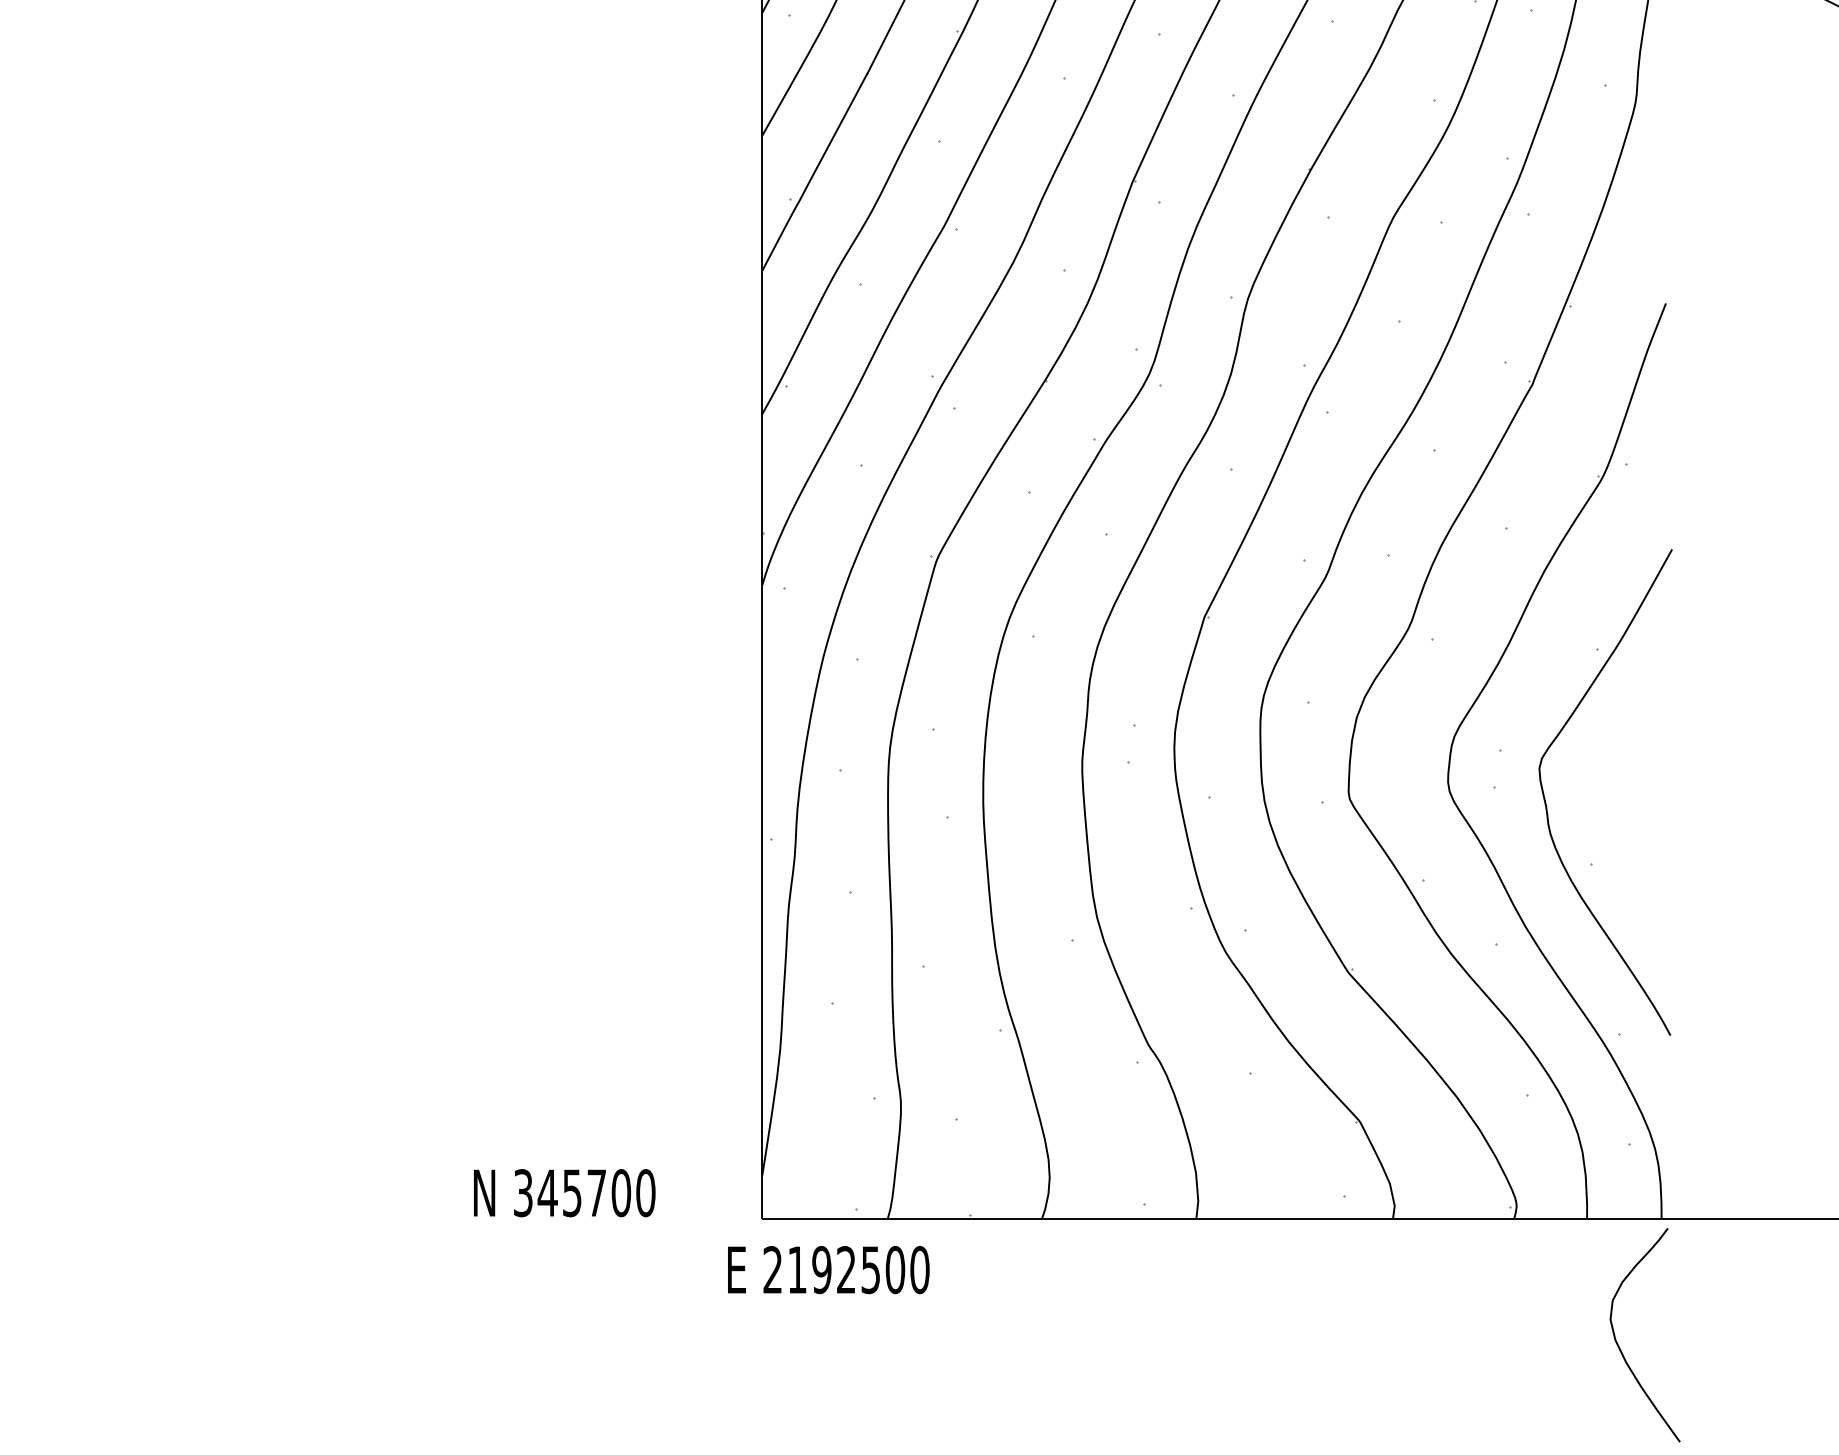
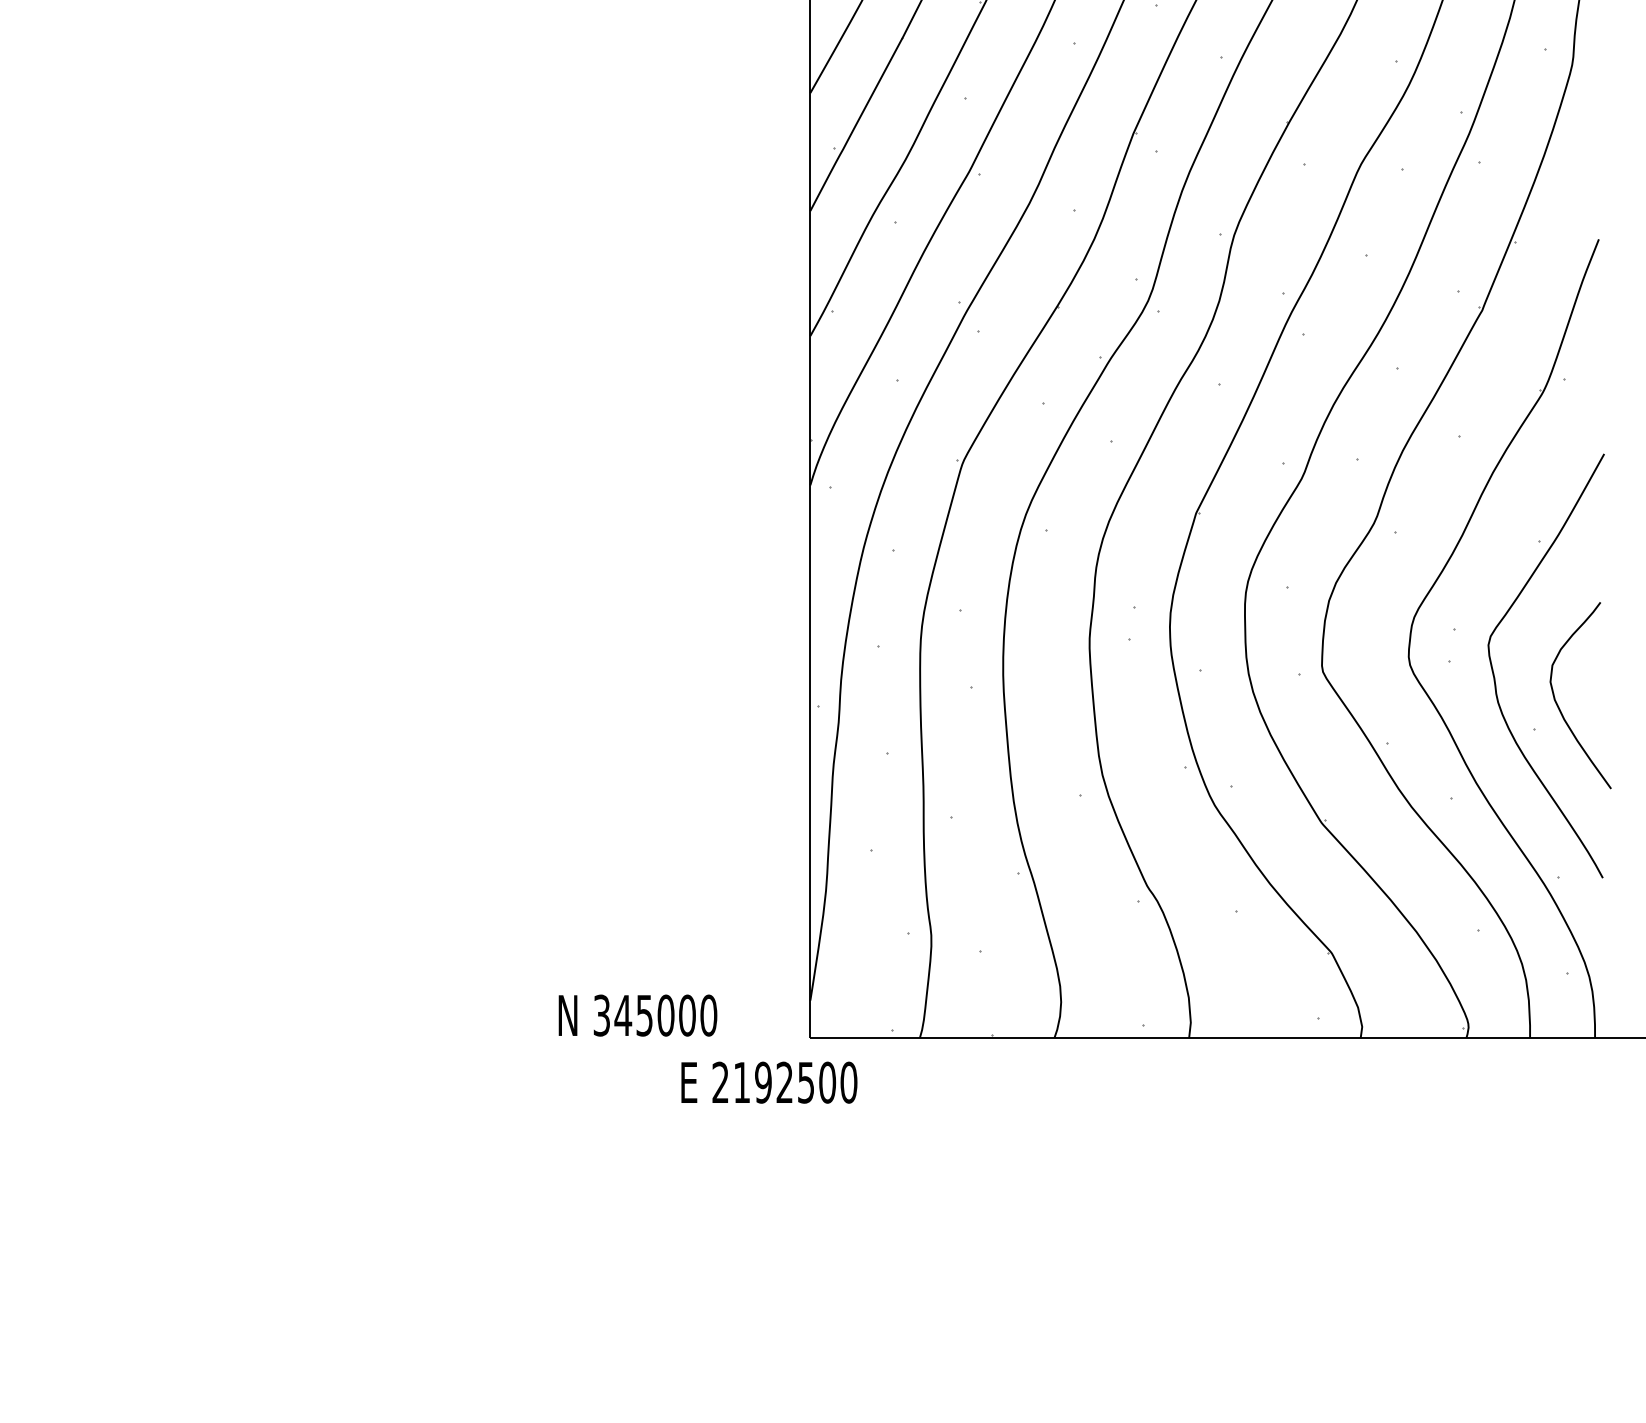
text: (596, 1192) -> (665, 1015), 345700 -> 345000
text: (828, 1269) -> (769, 1082), moved
curve: (1619, 1345) -> (1558, 704), moved

